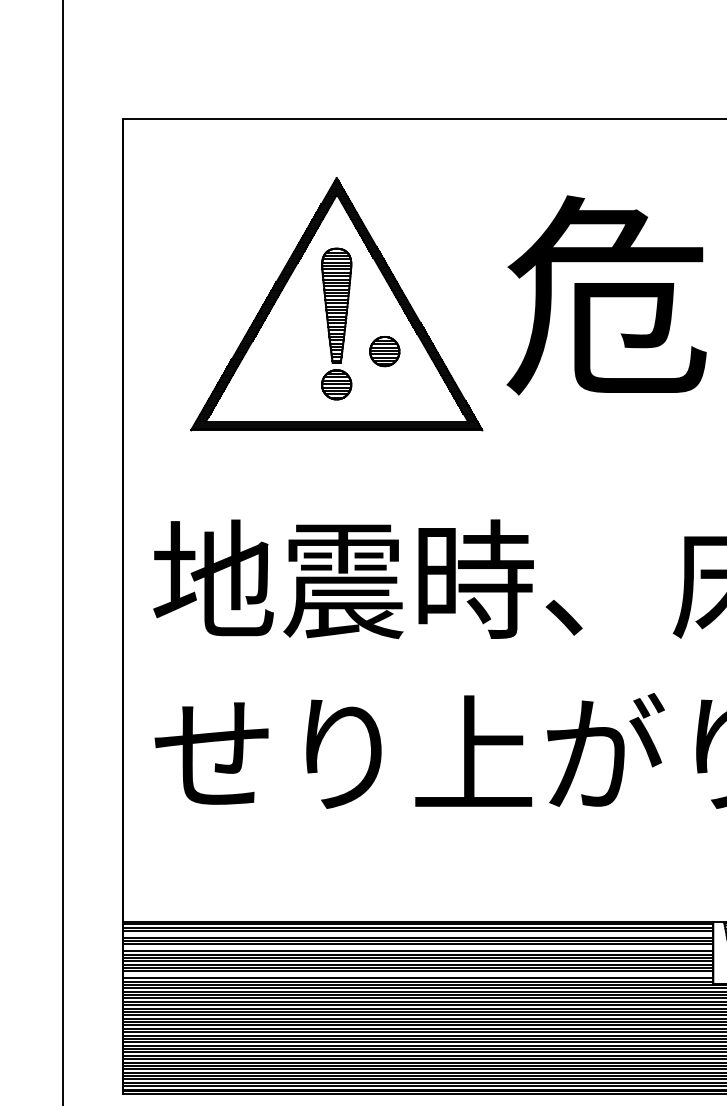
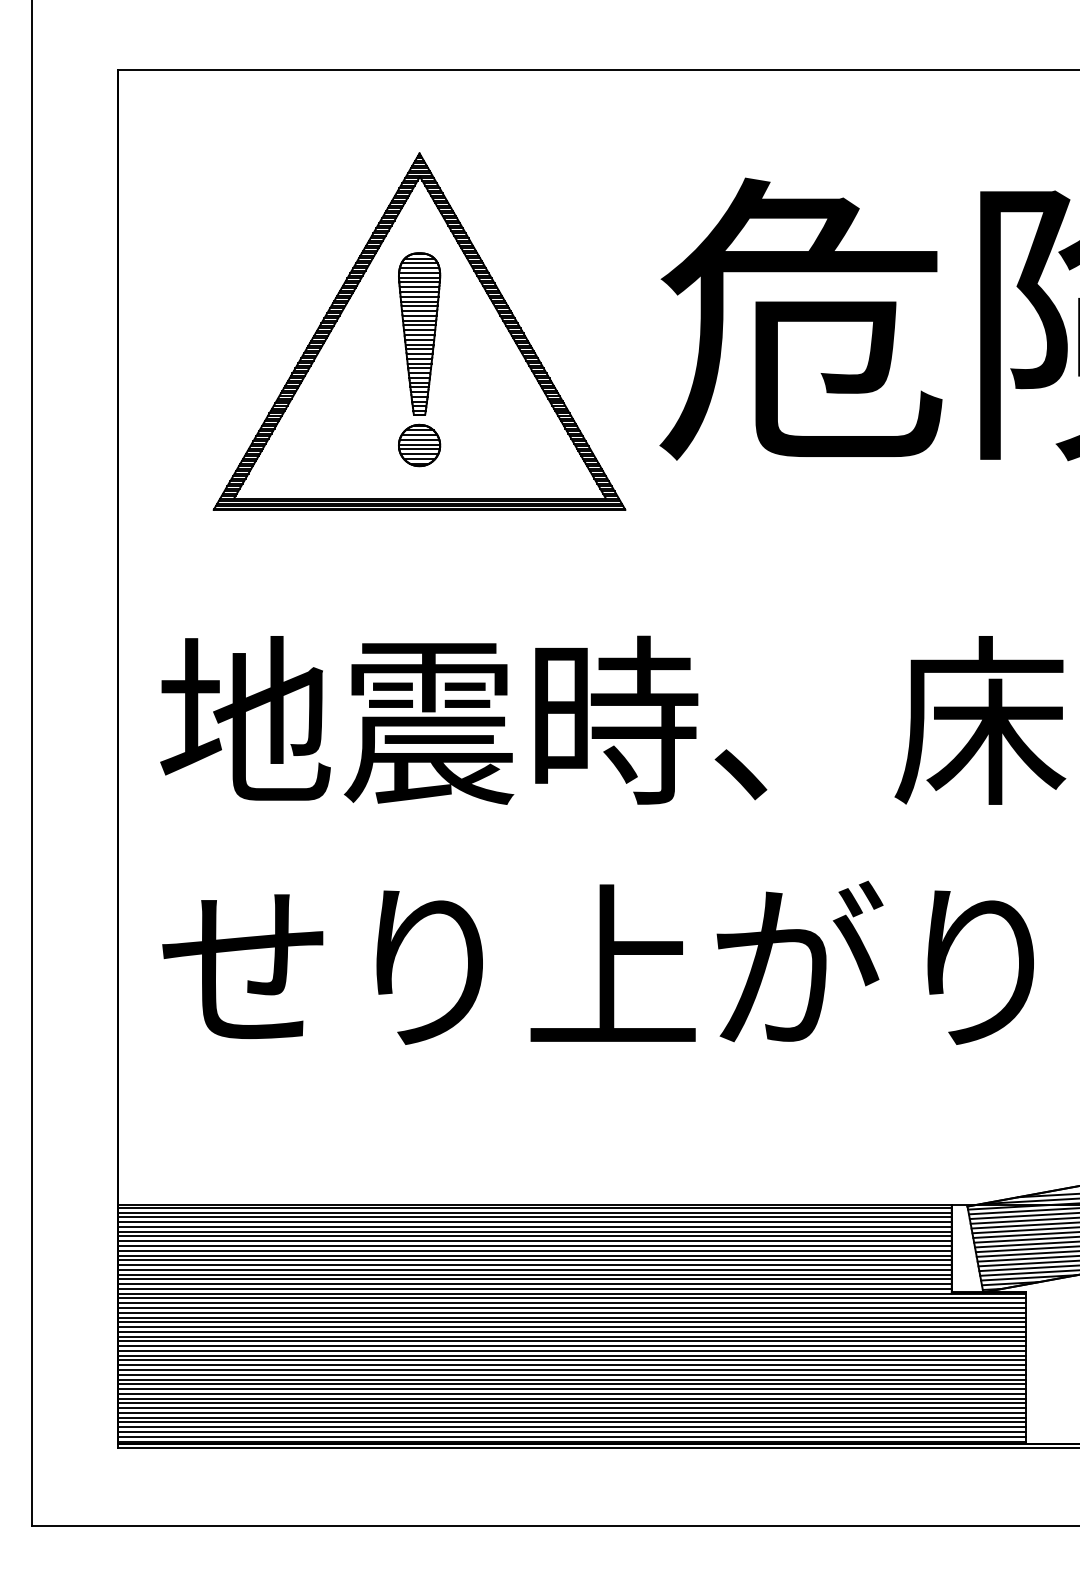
part: (384, 351) -> (487, 398), removed
line: (418, 934) -> (534, 1222), added
line: (418, 948) -> (534, 1241), added
line: (418, 974) -> (534, 1279), added

